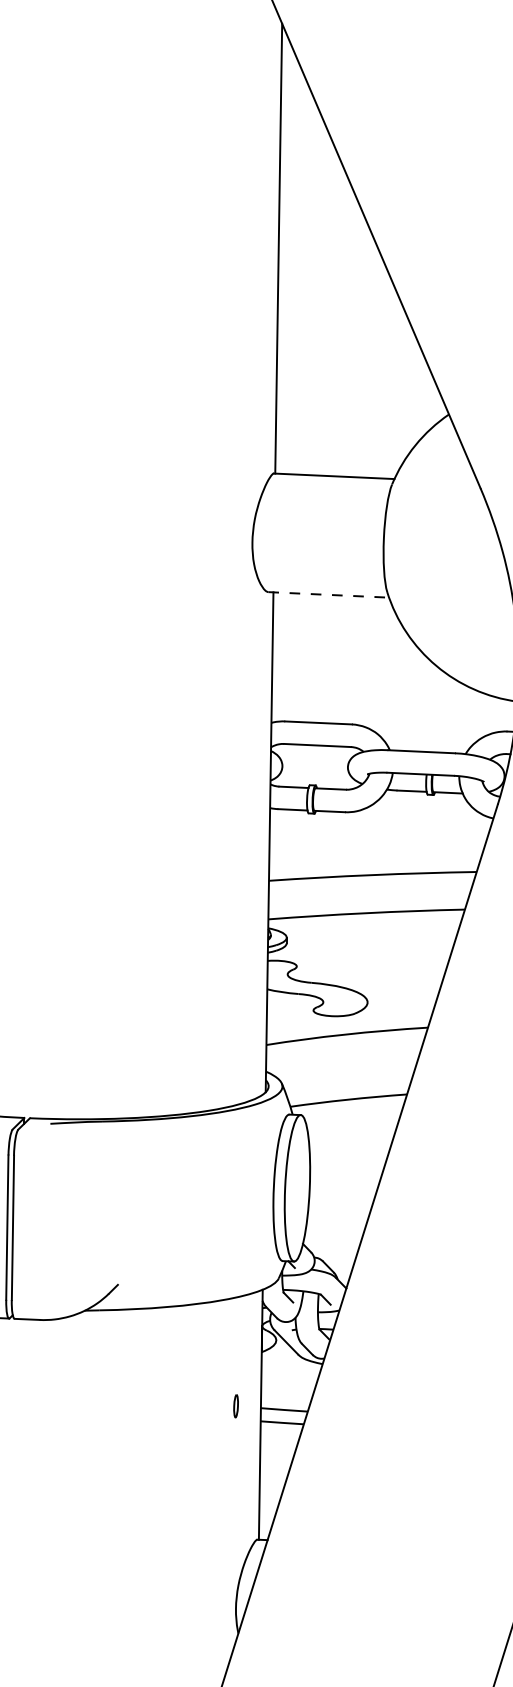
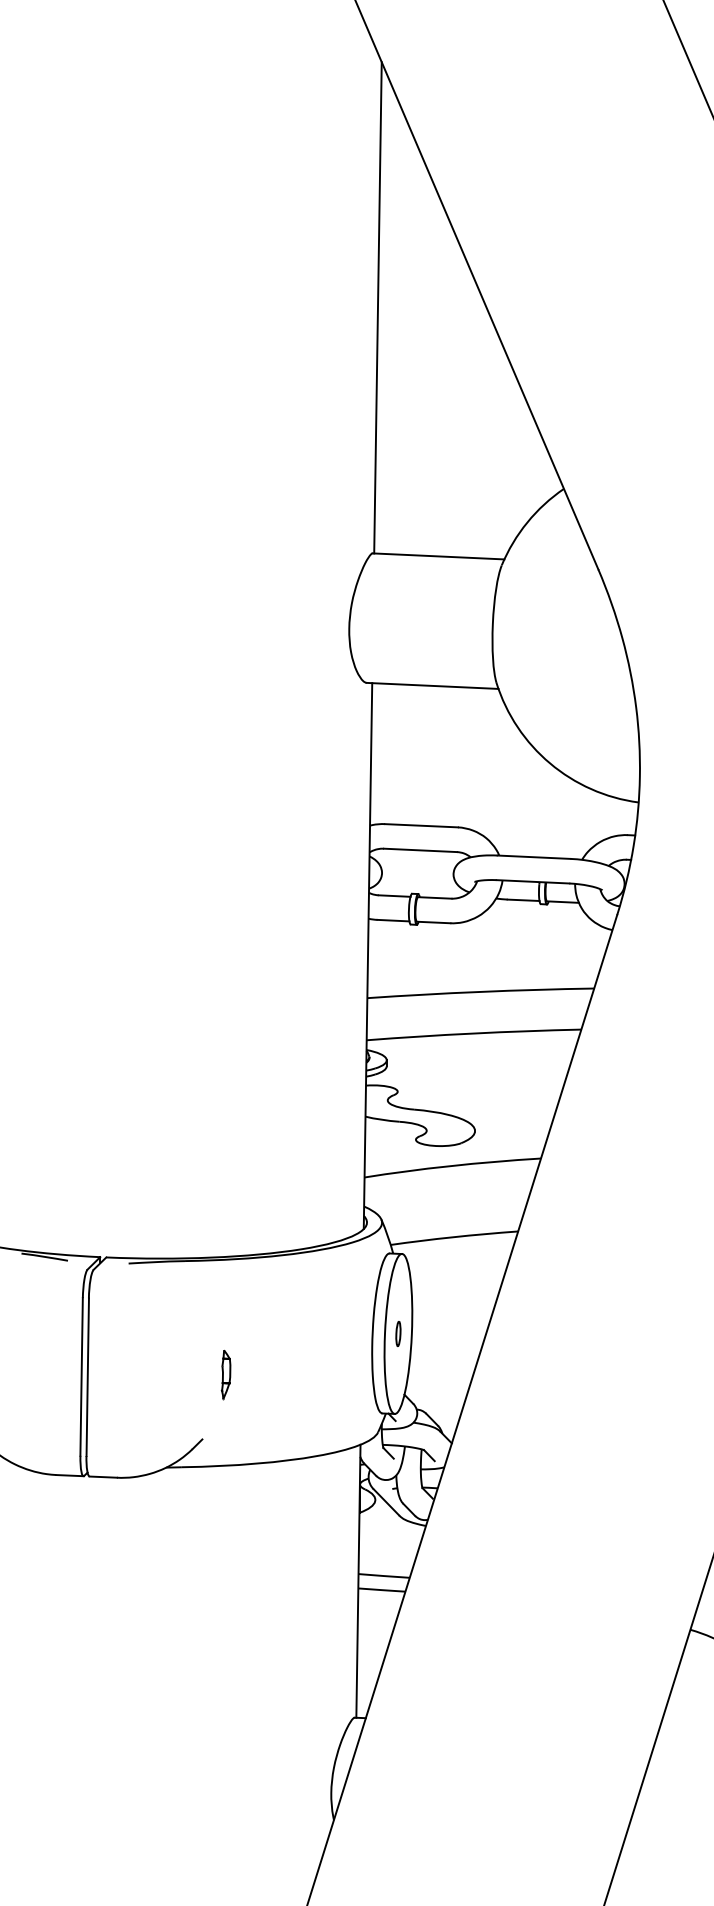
line: (328, 594) -> (432, 685), dashed -> solid
part: (139, 1225) -> (225, 1374), added
part: (236, 1405) -> (398, 1333), moved

